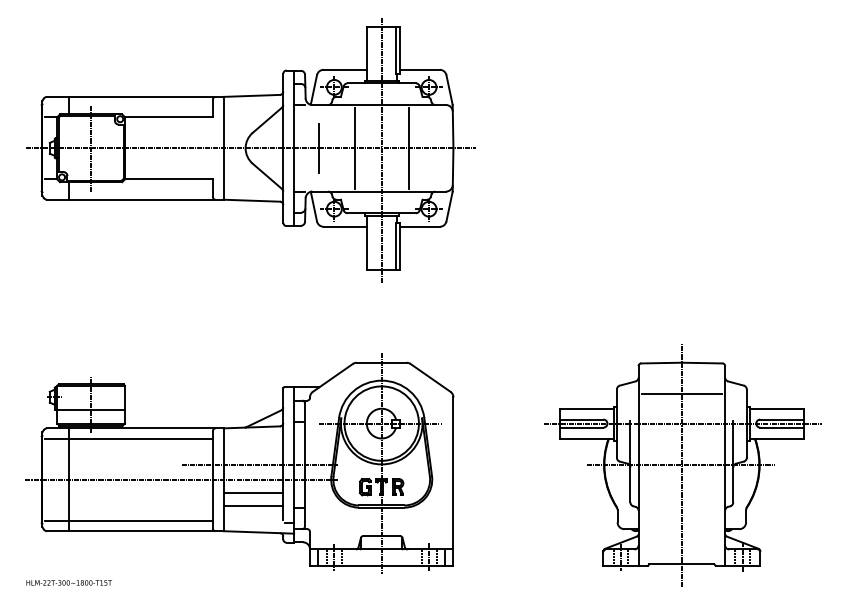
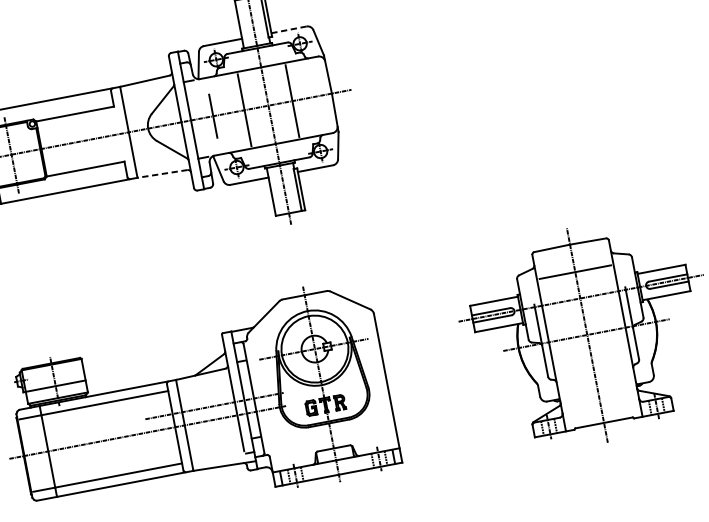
line: (419, 69) -> (288, 29), solid -> dashed
line: (251, 200) -> (162, 173), solid -> dashed
line: (253, 492) -> (213, 431), removed
line: (253, 506) -> (215, 444), removed

